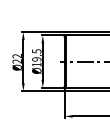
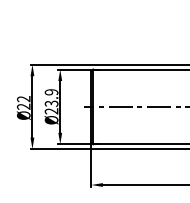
text: (36, 57) -> (51, 101), Ø19.5 -> Ø23.9

